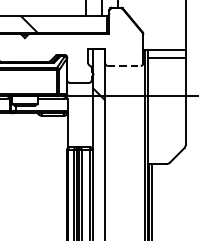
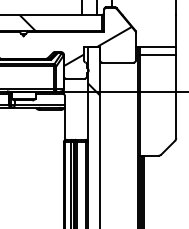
hatch: (102, 48) -> (97, 46), added
line: (124, 65) -> (118, 62), dashed -> solid

